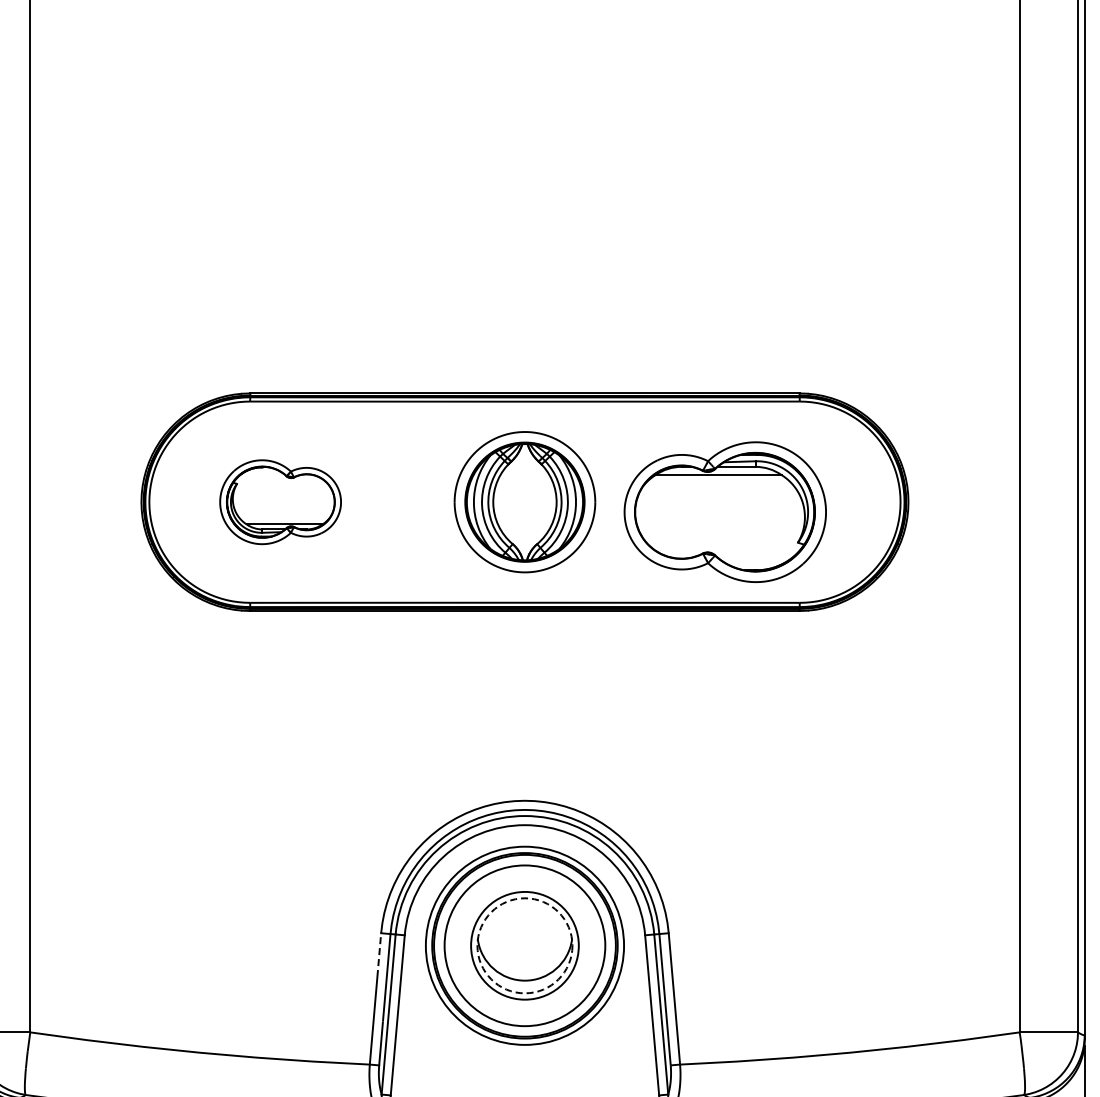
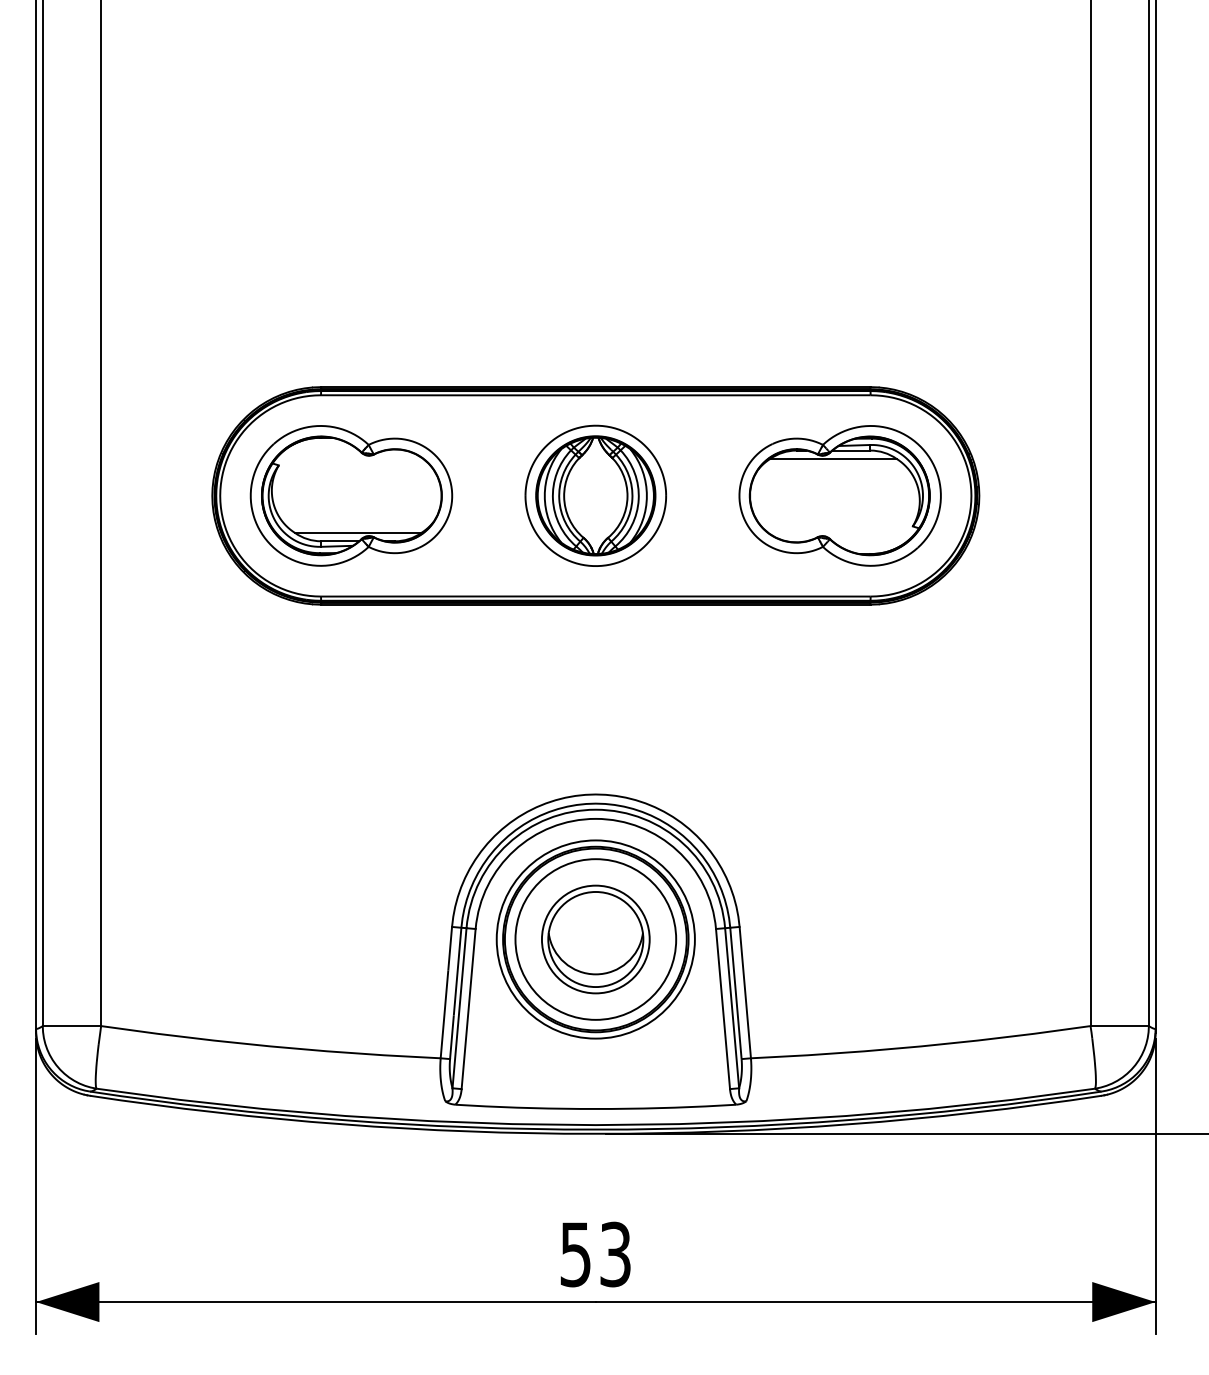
part: (280, 501) -> (351, 495), size x1.67
part: (724, 511) -> (839, 495), moved
circle: (524, 945) -> (595, 939), dashed -> solid
line: (379, 954) -> (450, 948), dashed -> solid

